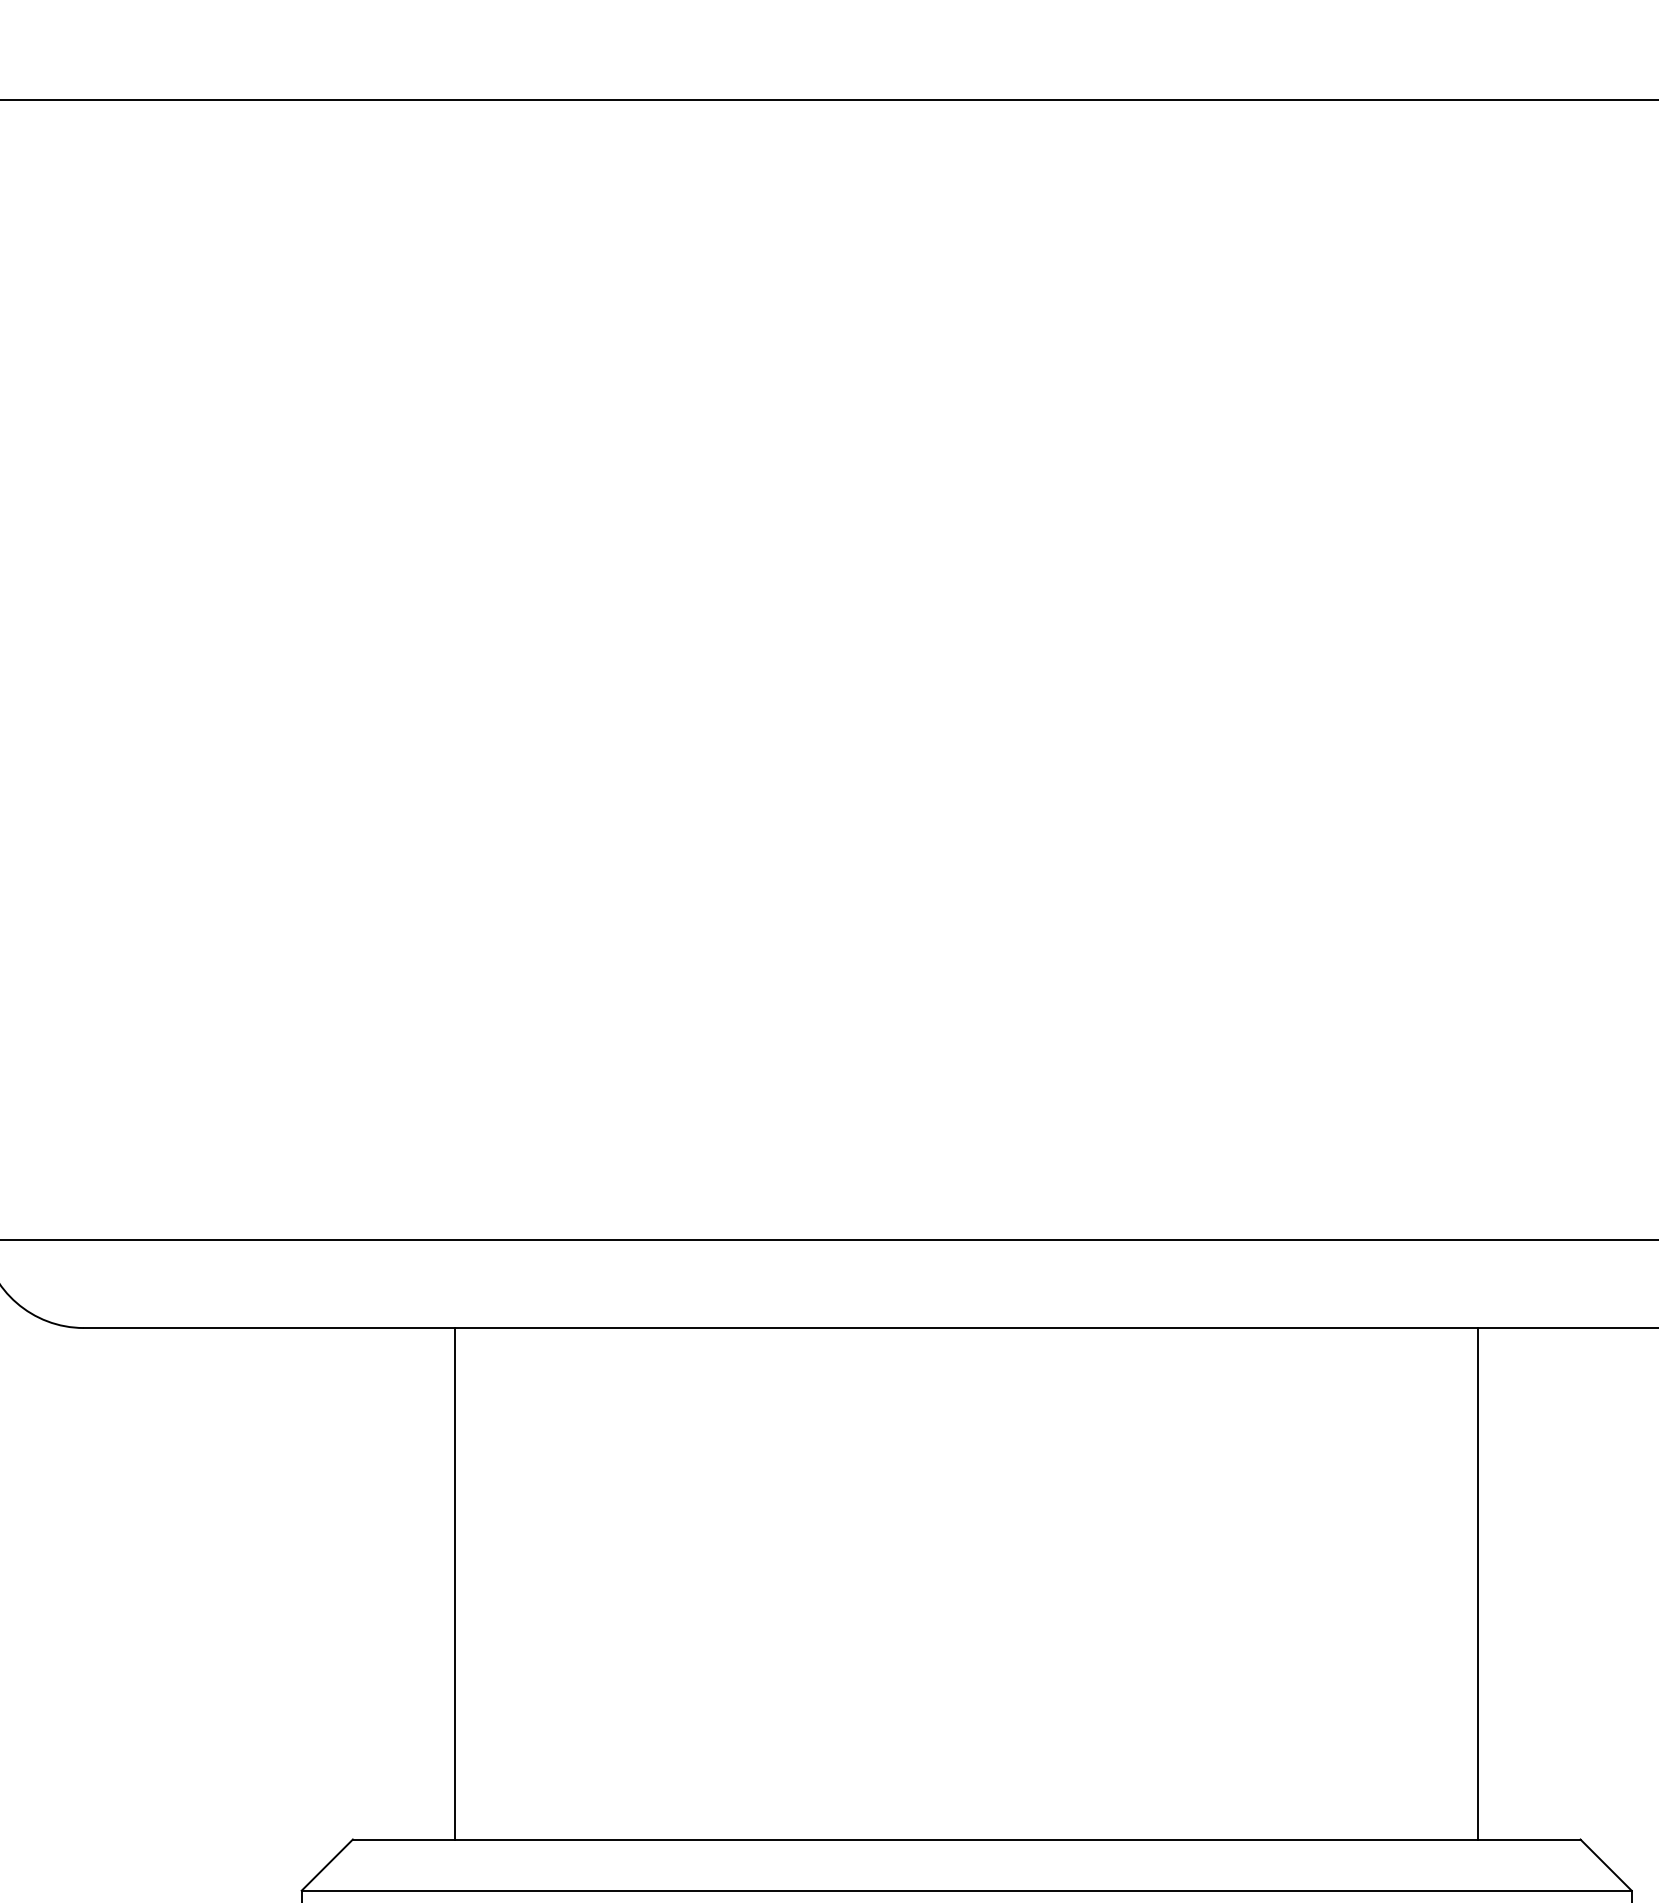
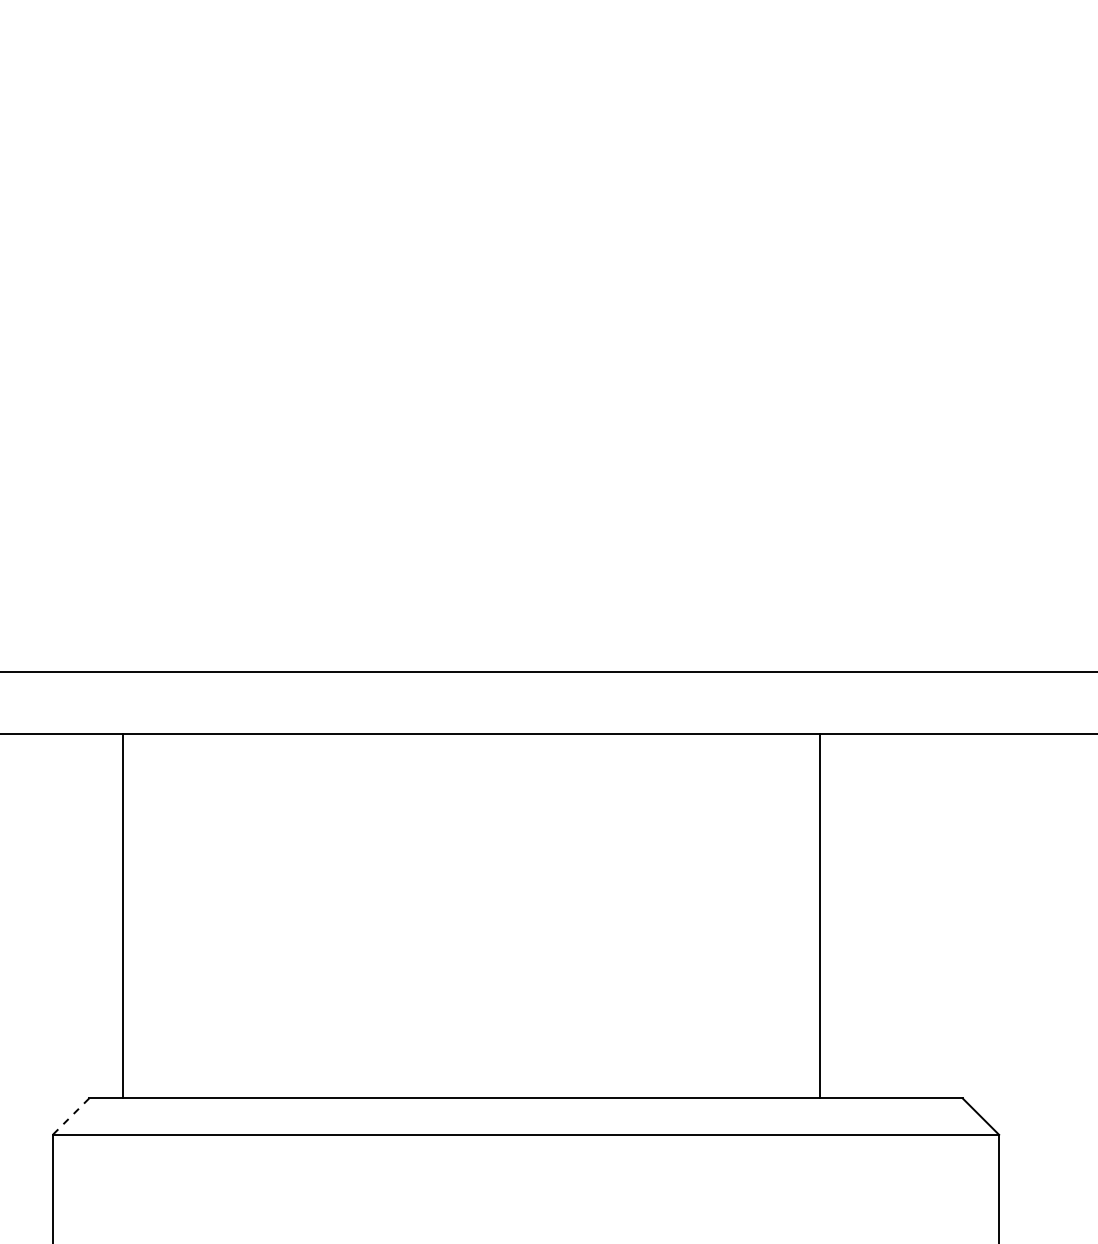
line: (455, 1583) -> (123, 916), moved
line: (1478, 1583) -> (820, 916), moved
line: (326, 1865) -> (70, 1116), solid -> dashed

